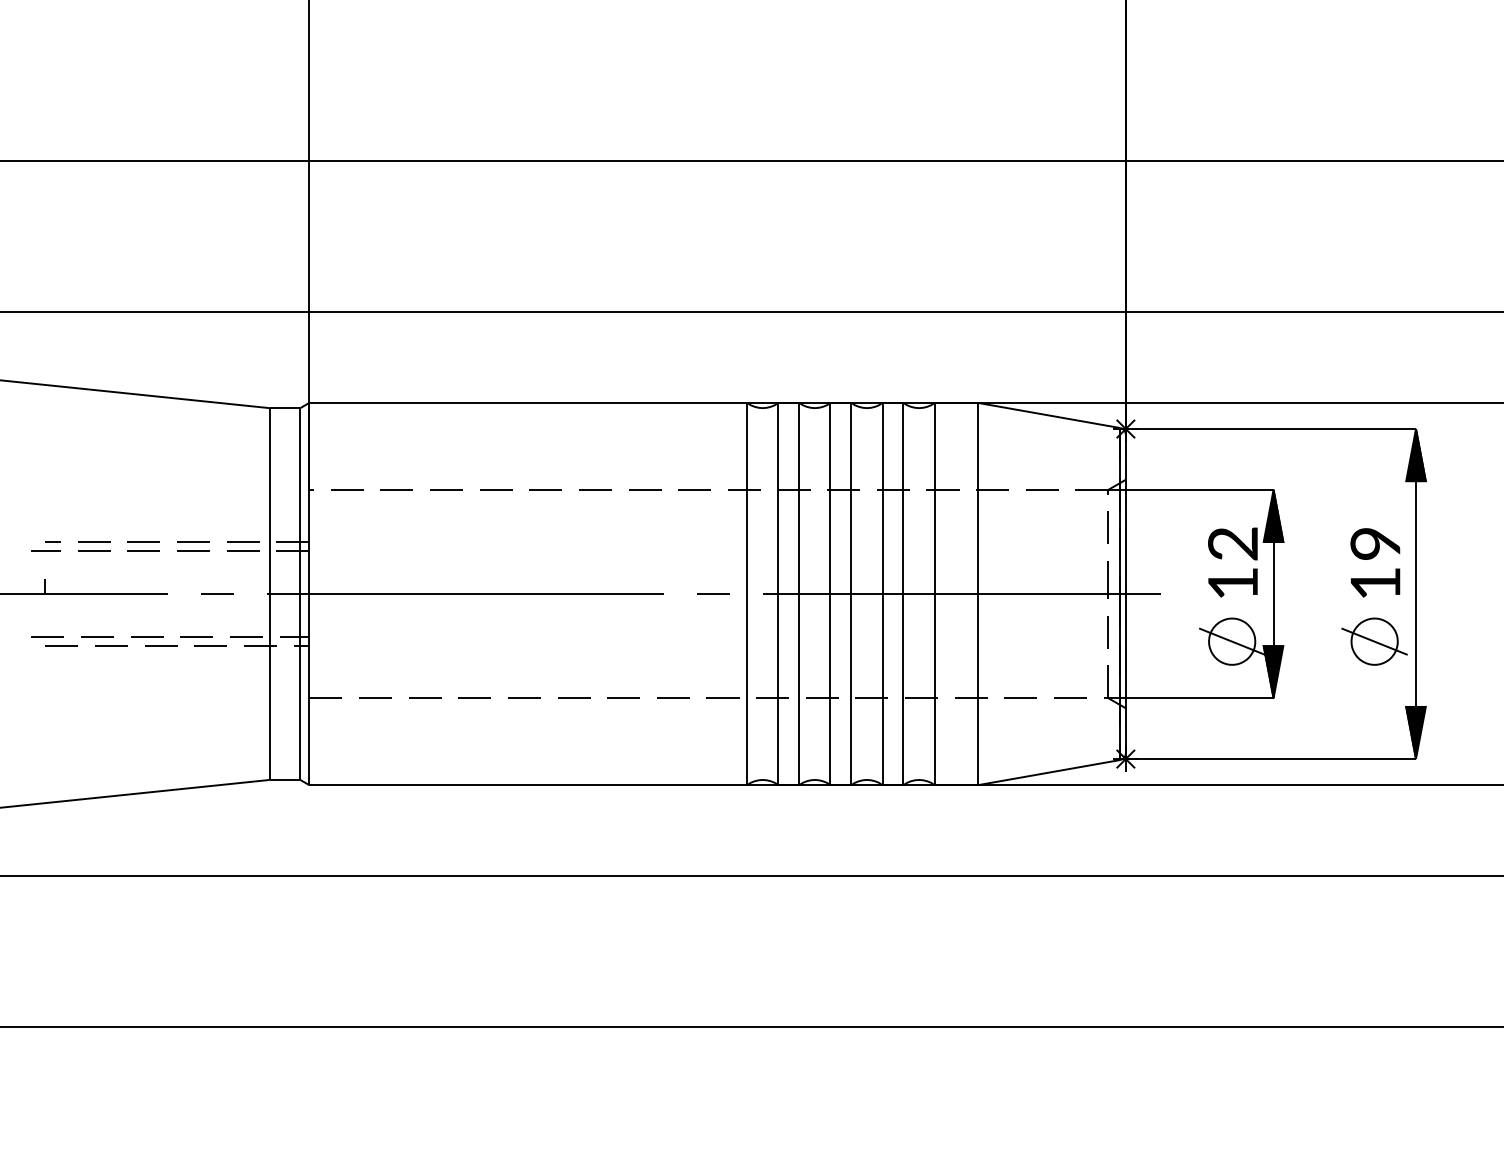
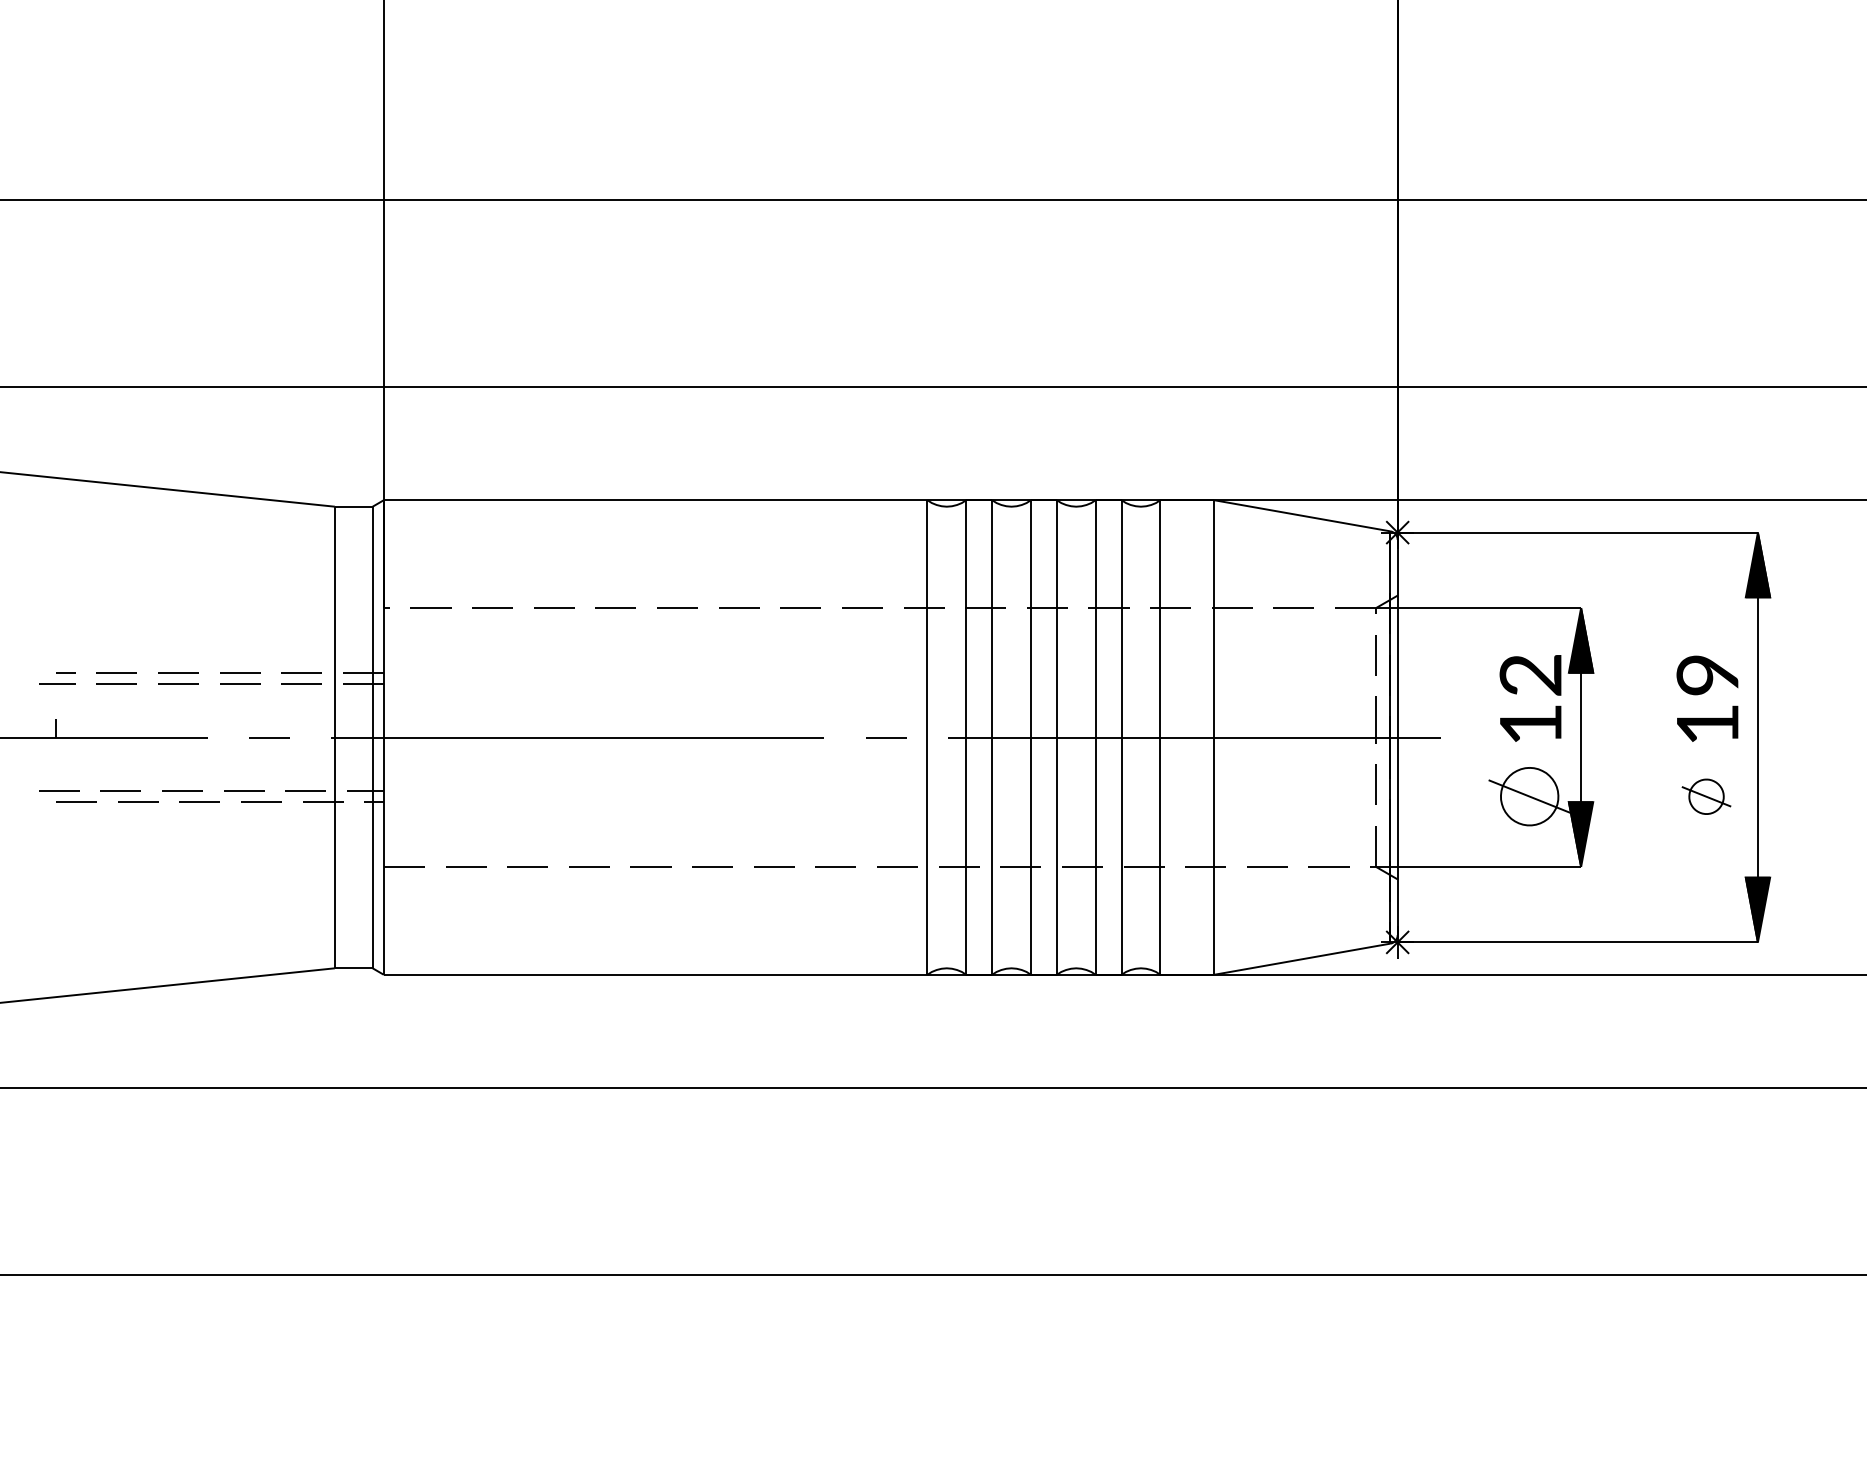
part: (1374, 641) -> (1706, 796), size x0.6

